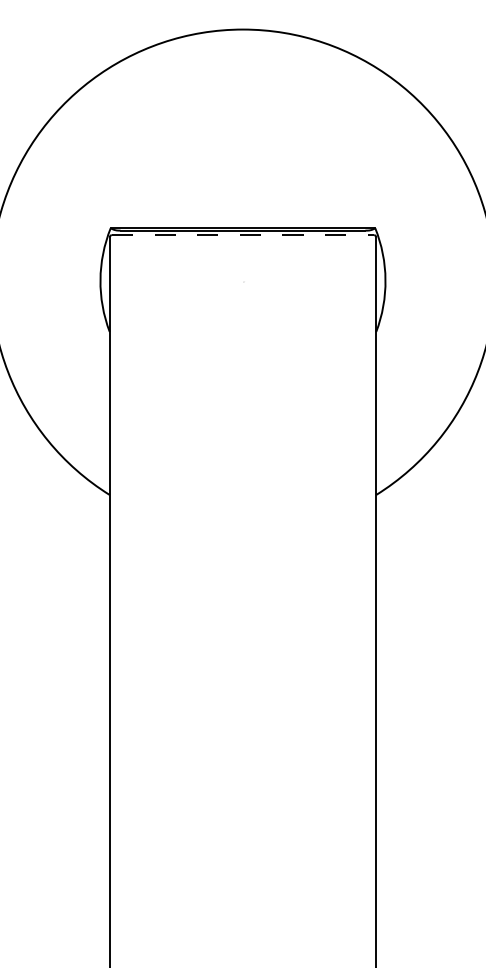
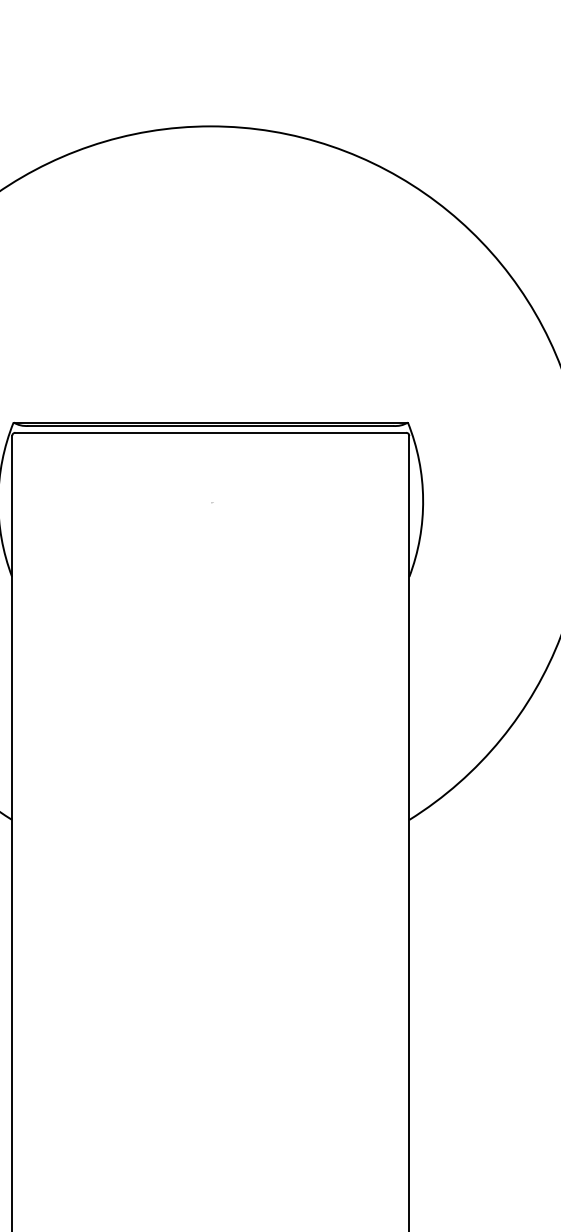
line: (243, 235) -> (211, 433), dashed -> solid

